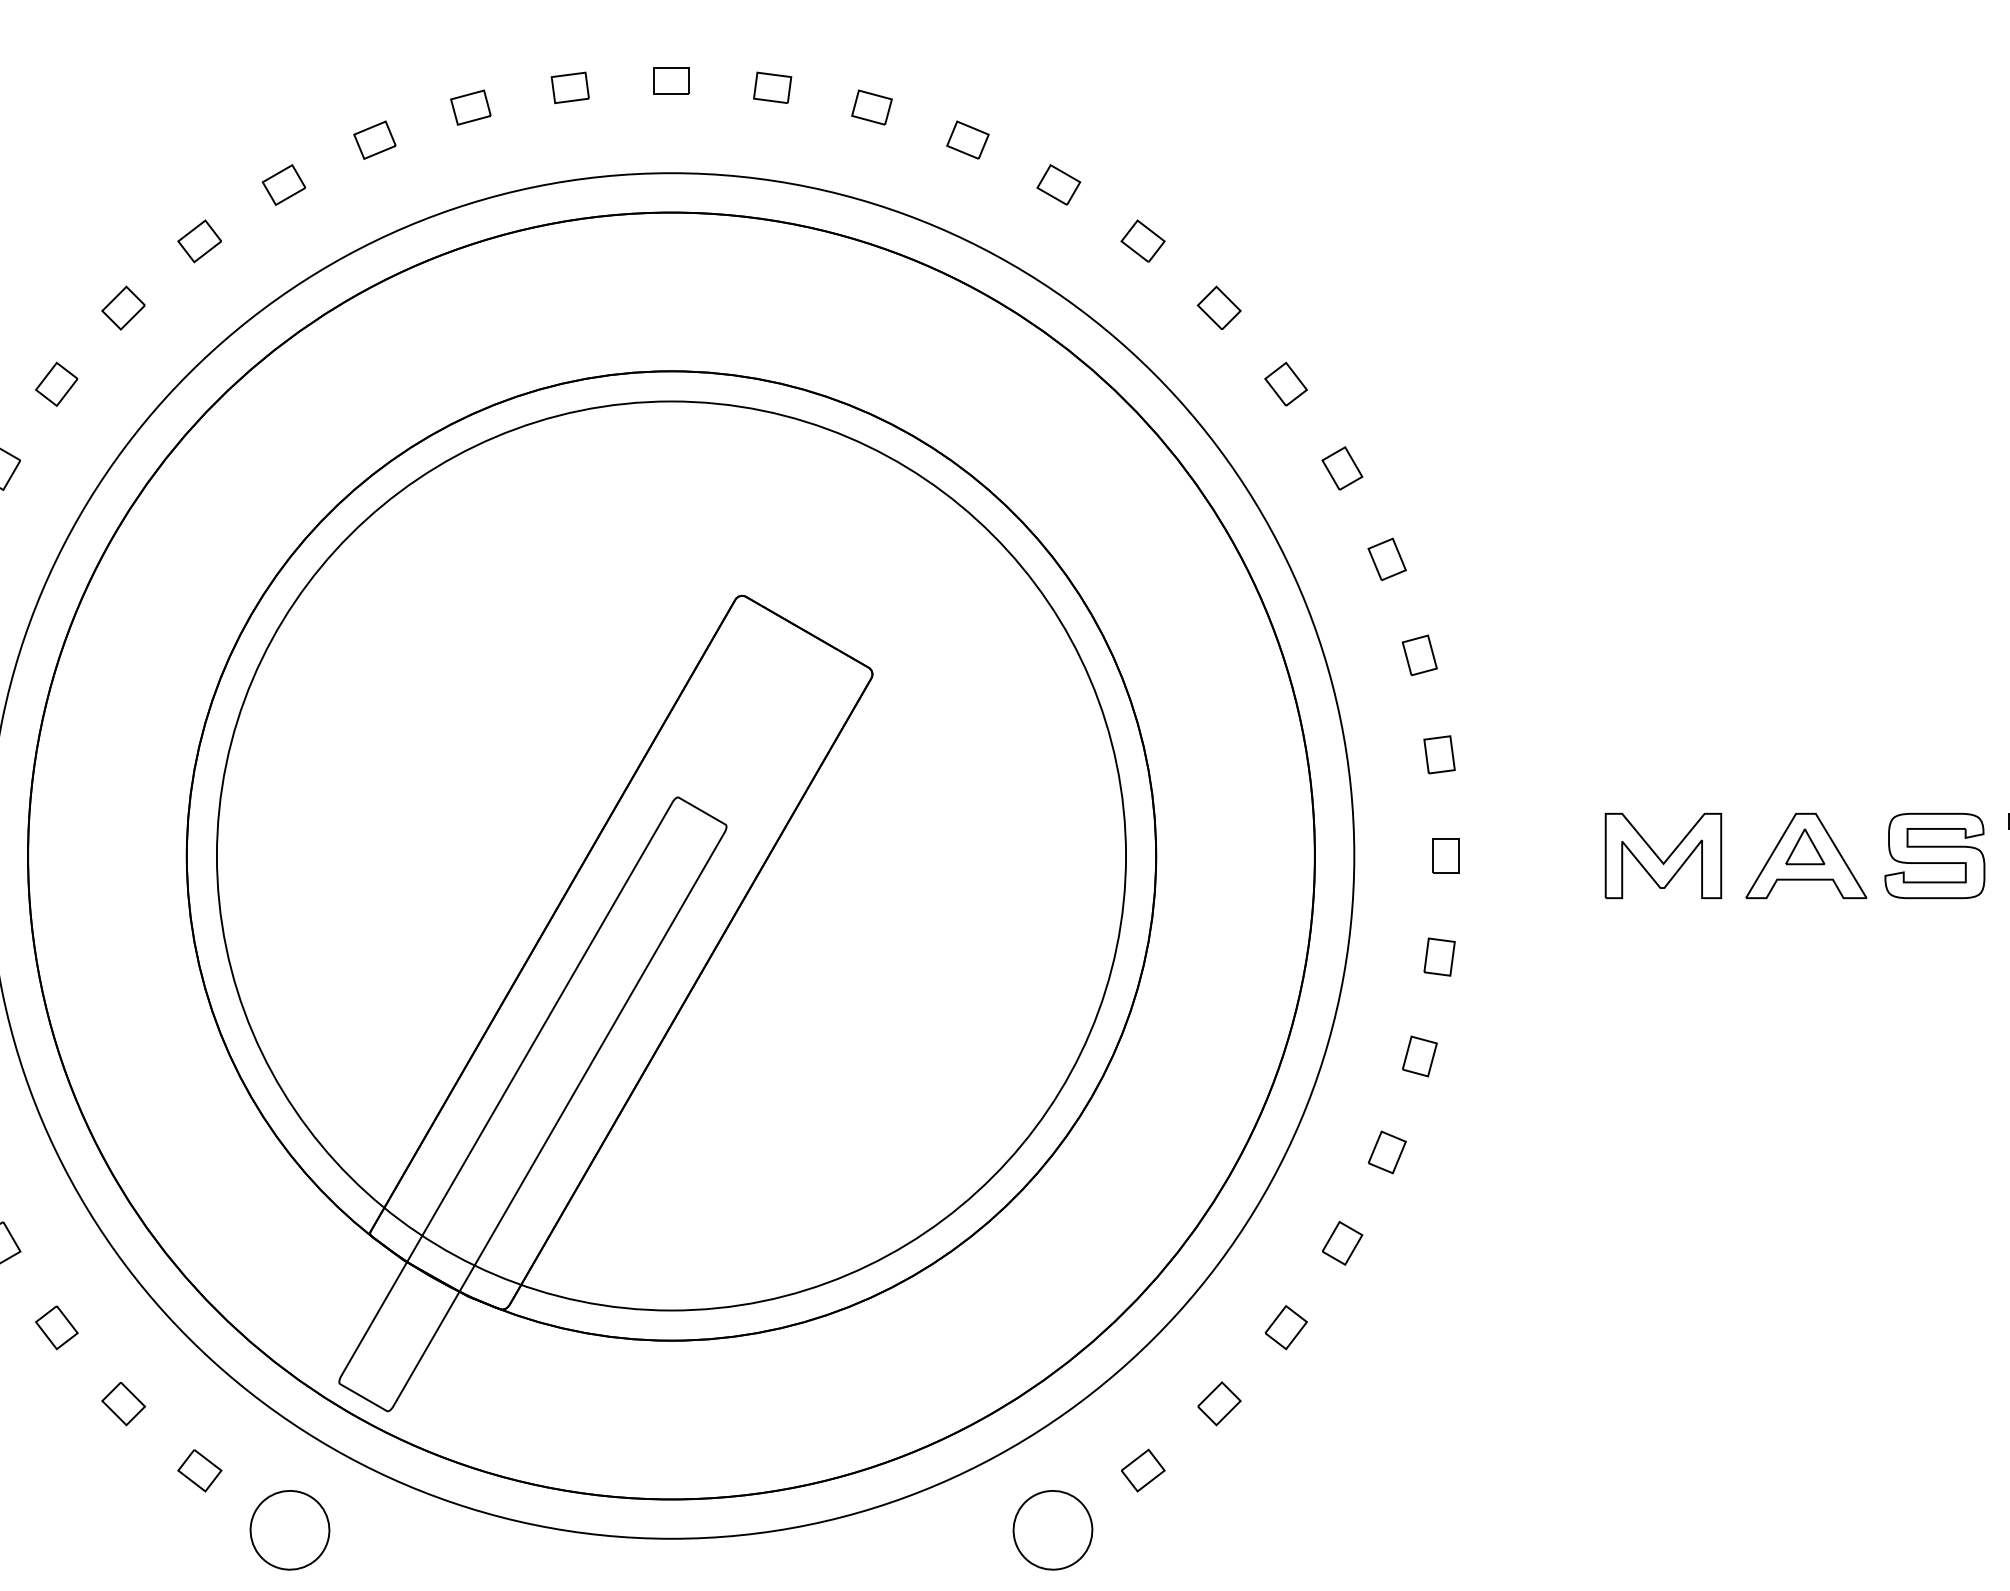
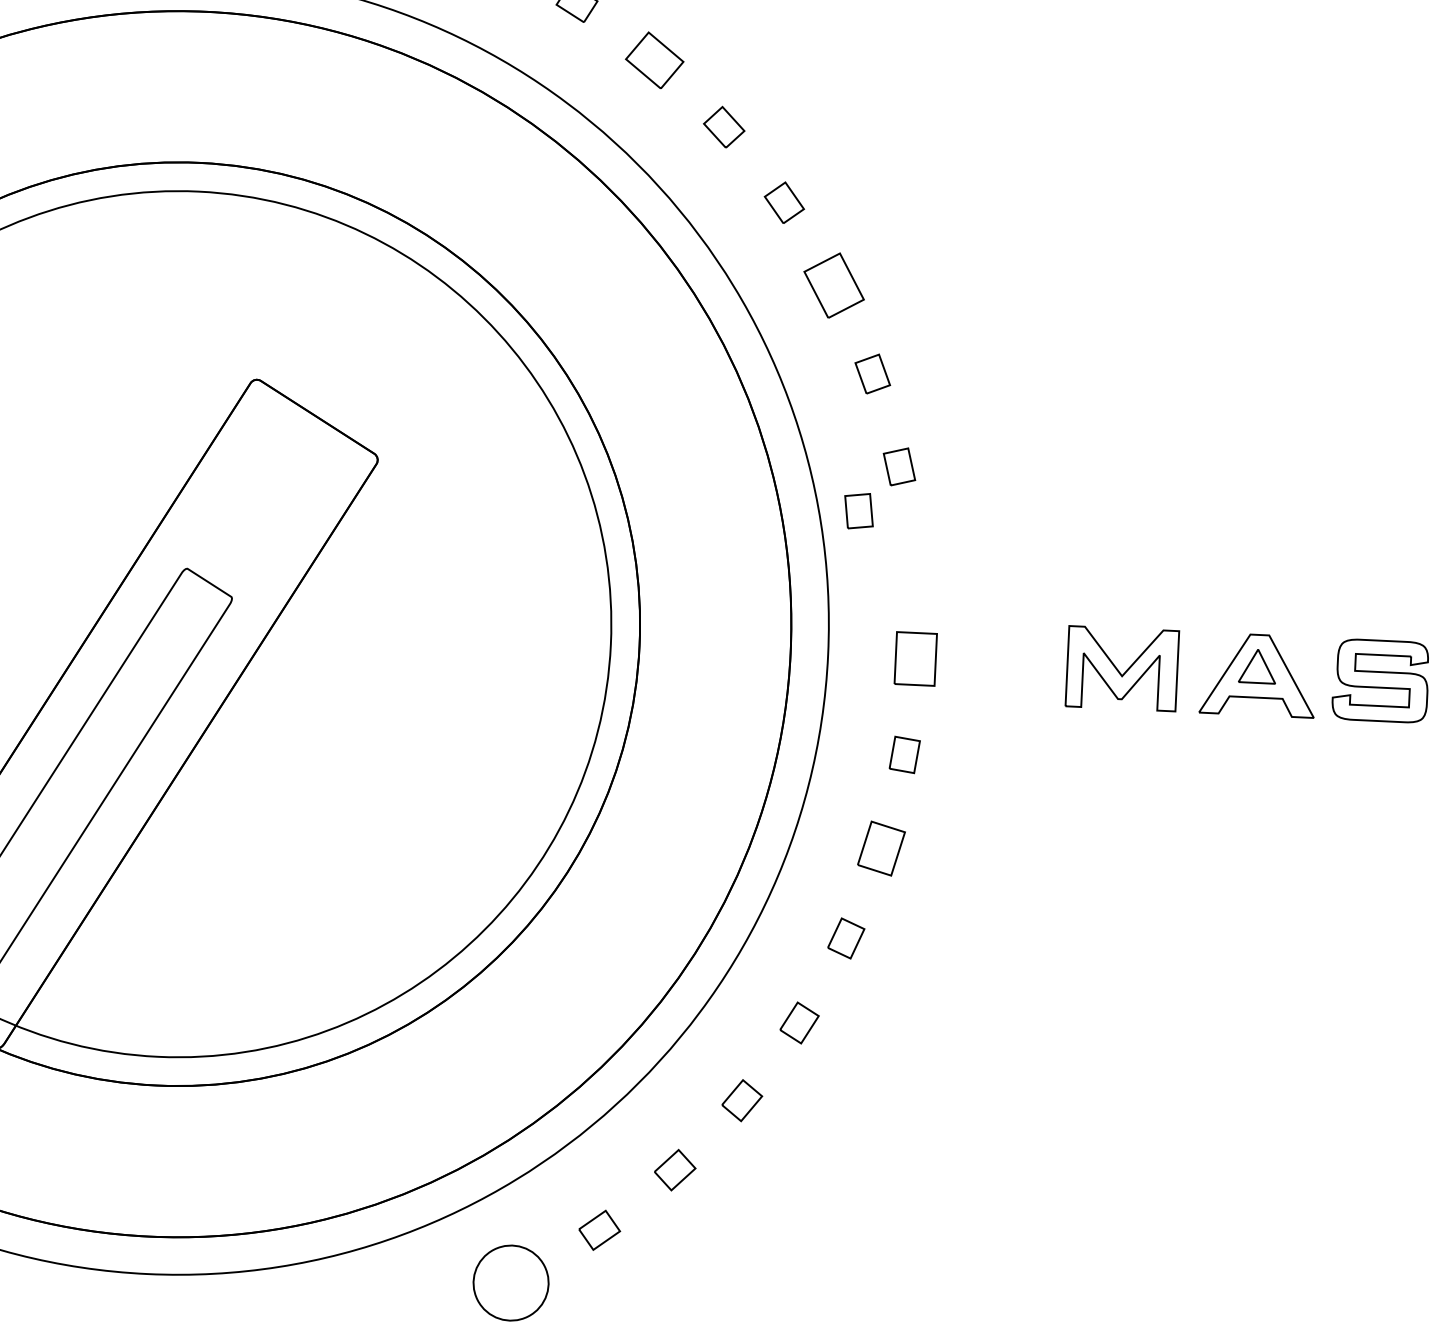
part: (1142, 240) -> (654, 59), size x1.4
part: (1342, 468) -> (834, 285), size x1.6
part: (1439, 754) -> (858, 510), moved
part: (1445, 855) -> (914, 658), size x1.6
part: (1419, 1056) -> (881, 848), size x1.4

